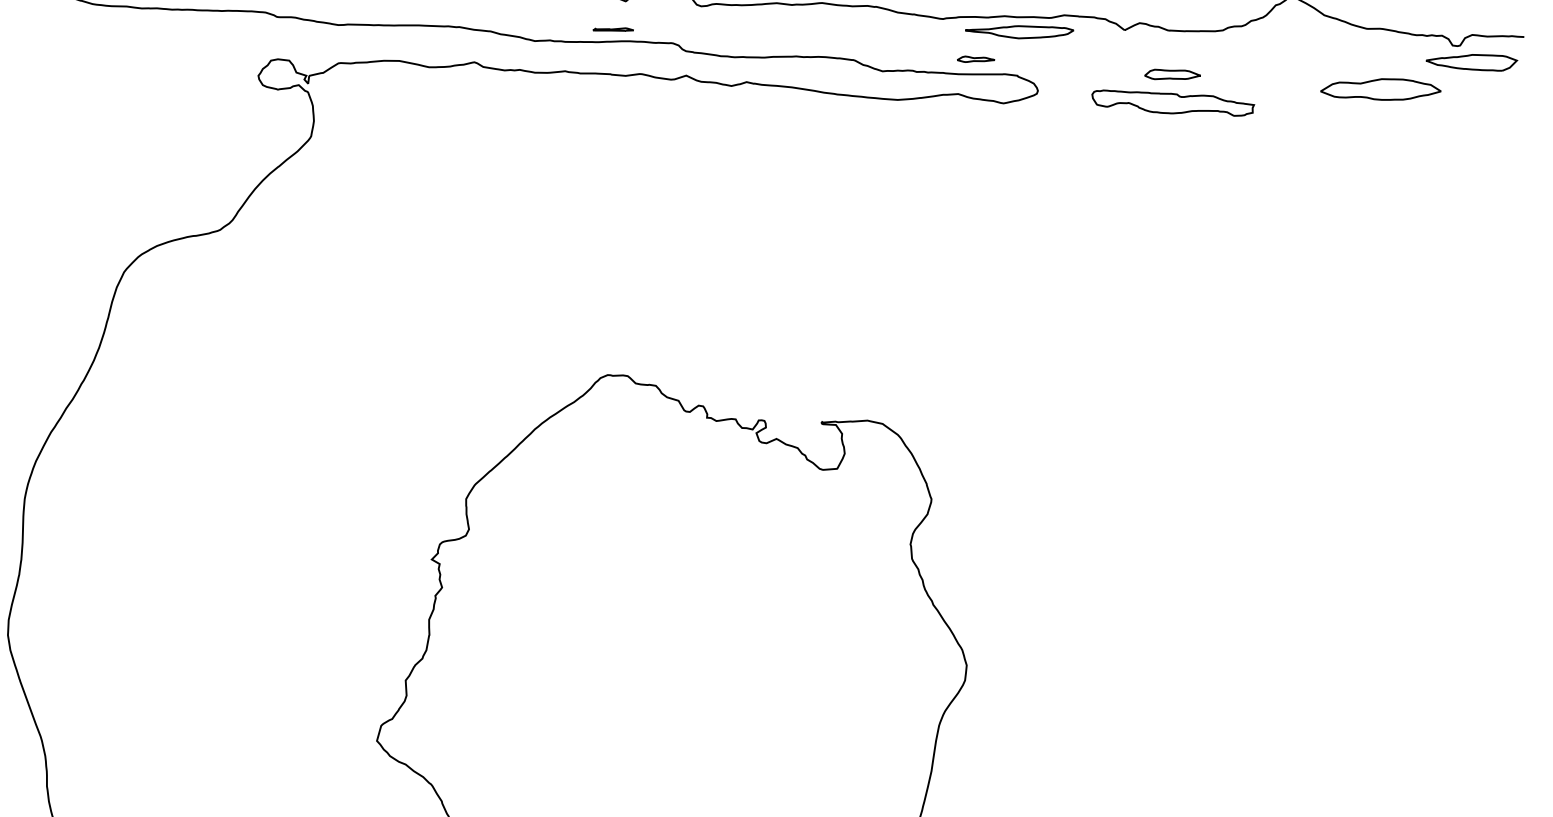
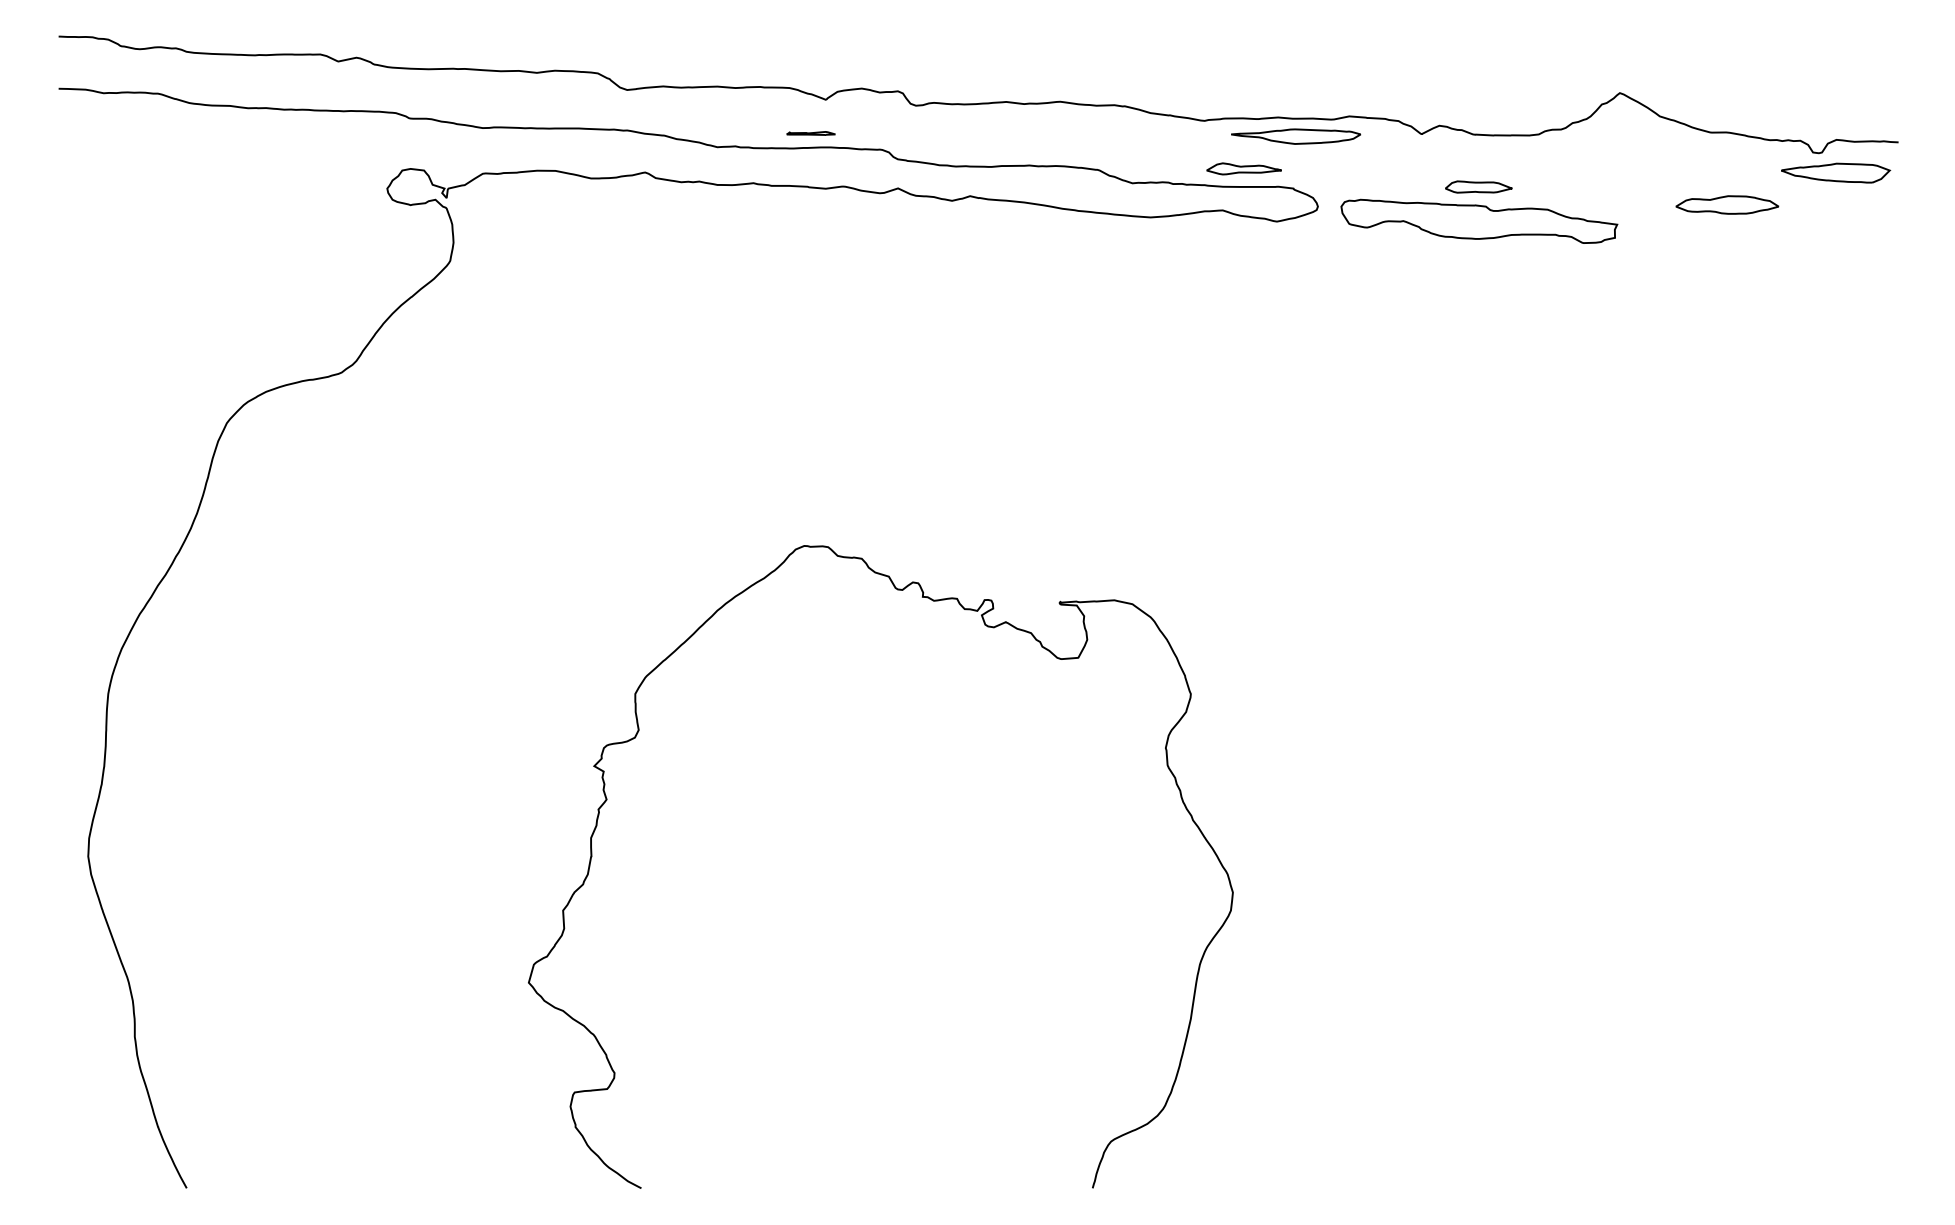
part: (975, 58) -> (1243, 168), size x1.67
part: (1381, 89) -> (1727, 204), size x0.71
part: (1173, 102) -> (1479, 220), size x1.43

